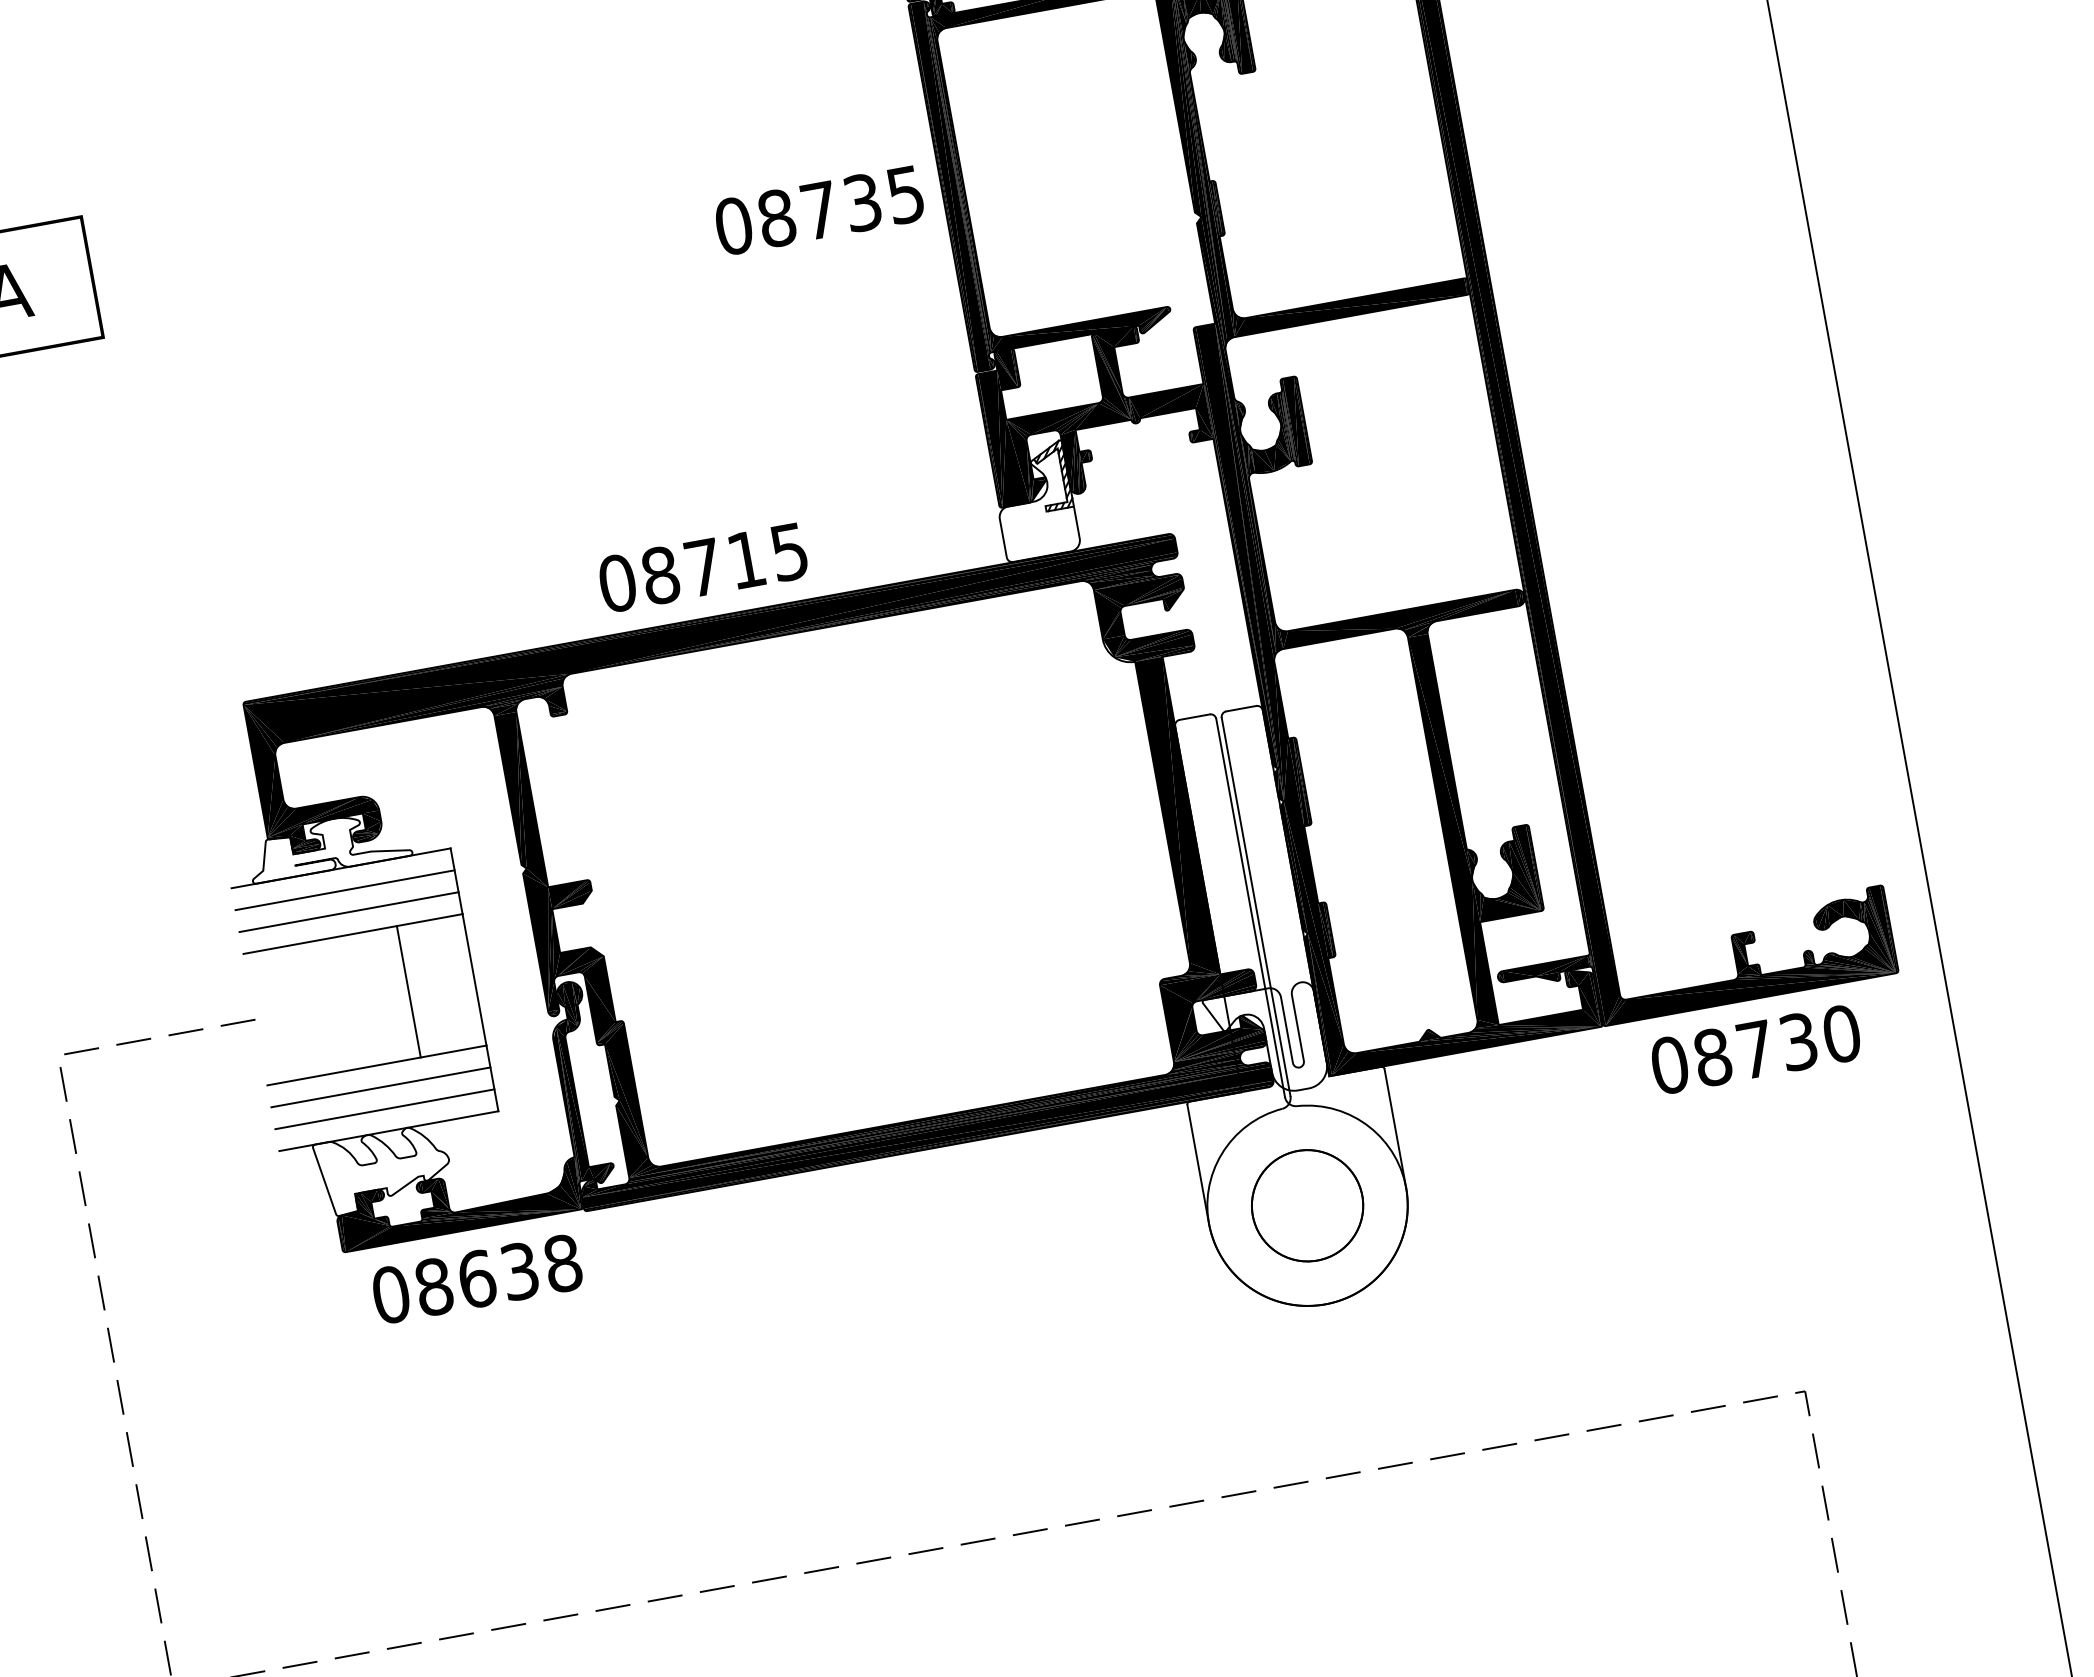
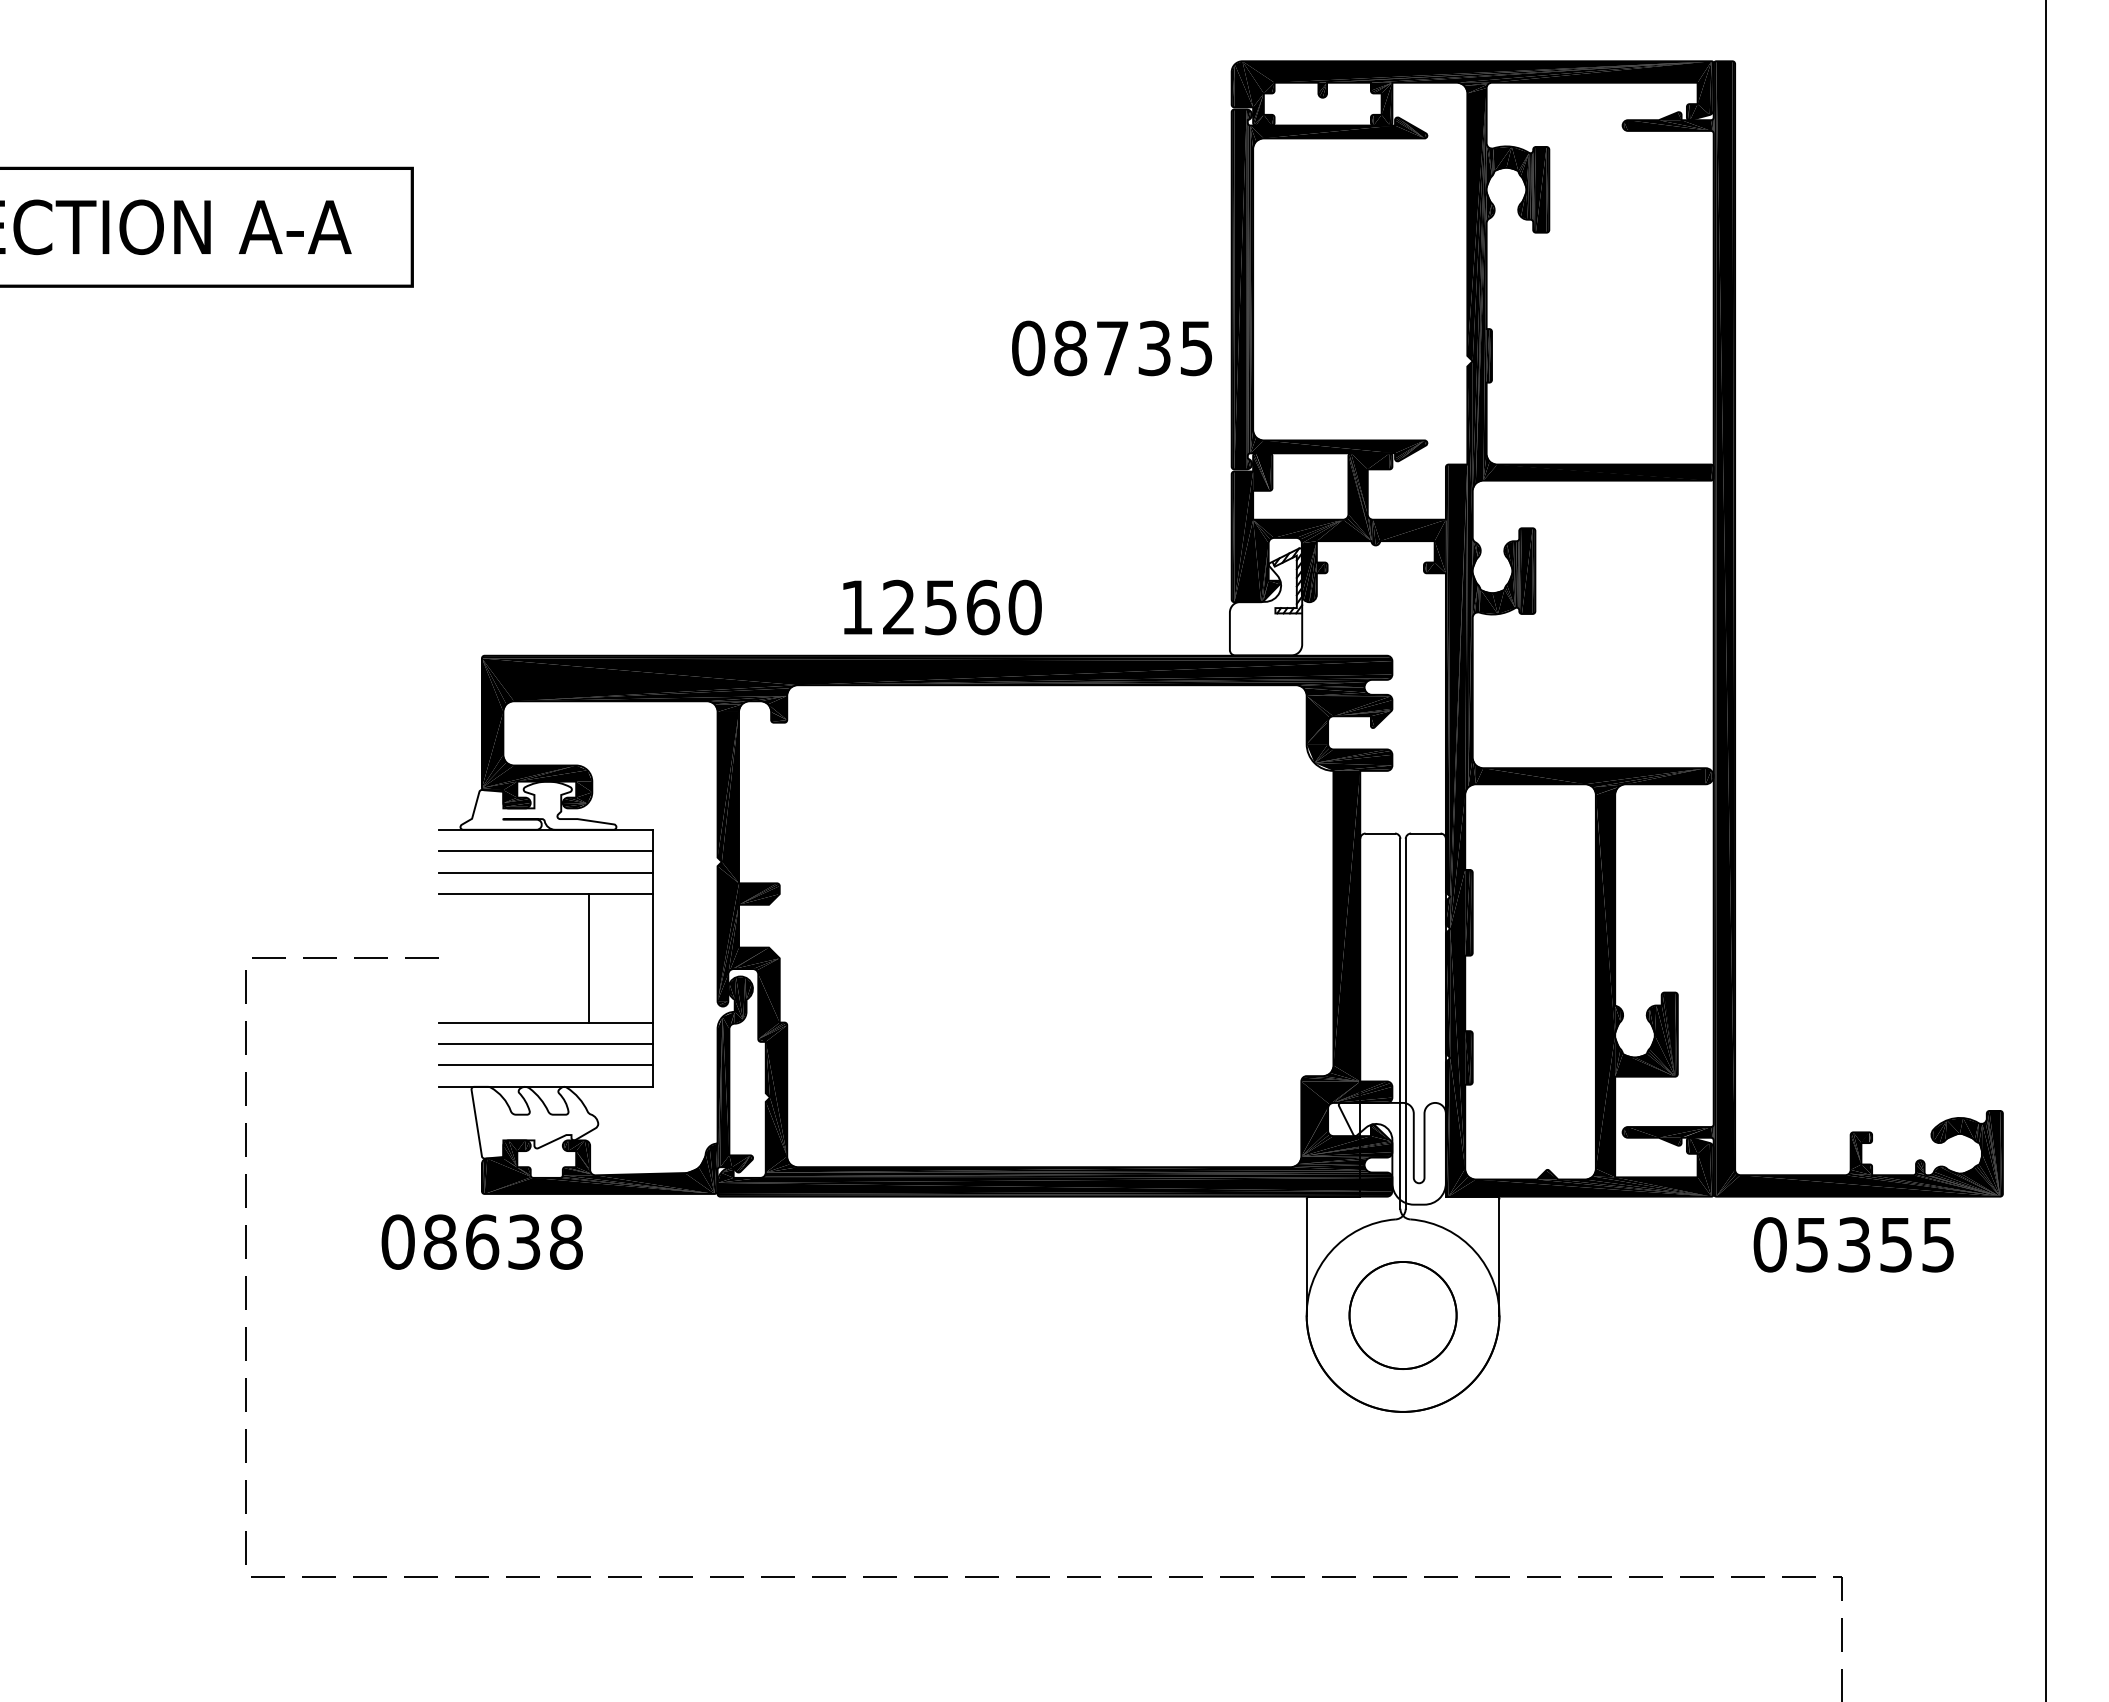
text: (818, 210) -> (1111, 348), moved
text: (702, 567) -> (940, 607), 08715 -> 12560
text: (1777, 1045) -> (1875, 1244), 08730 -> 05355
text: (476, 1278) -> (481, 1241), moved

